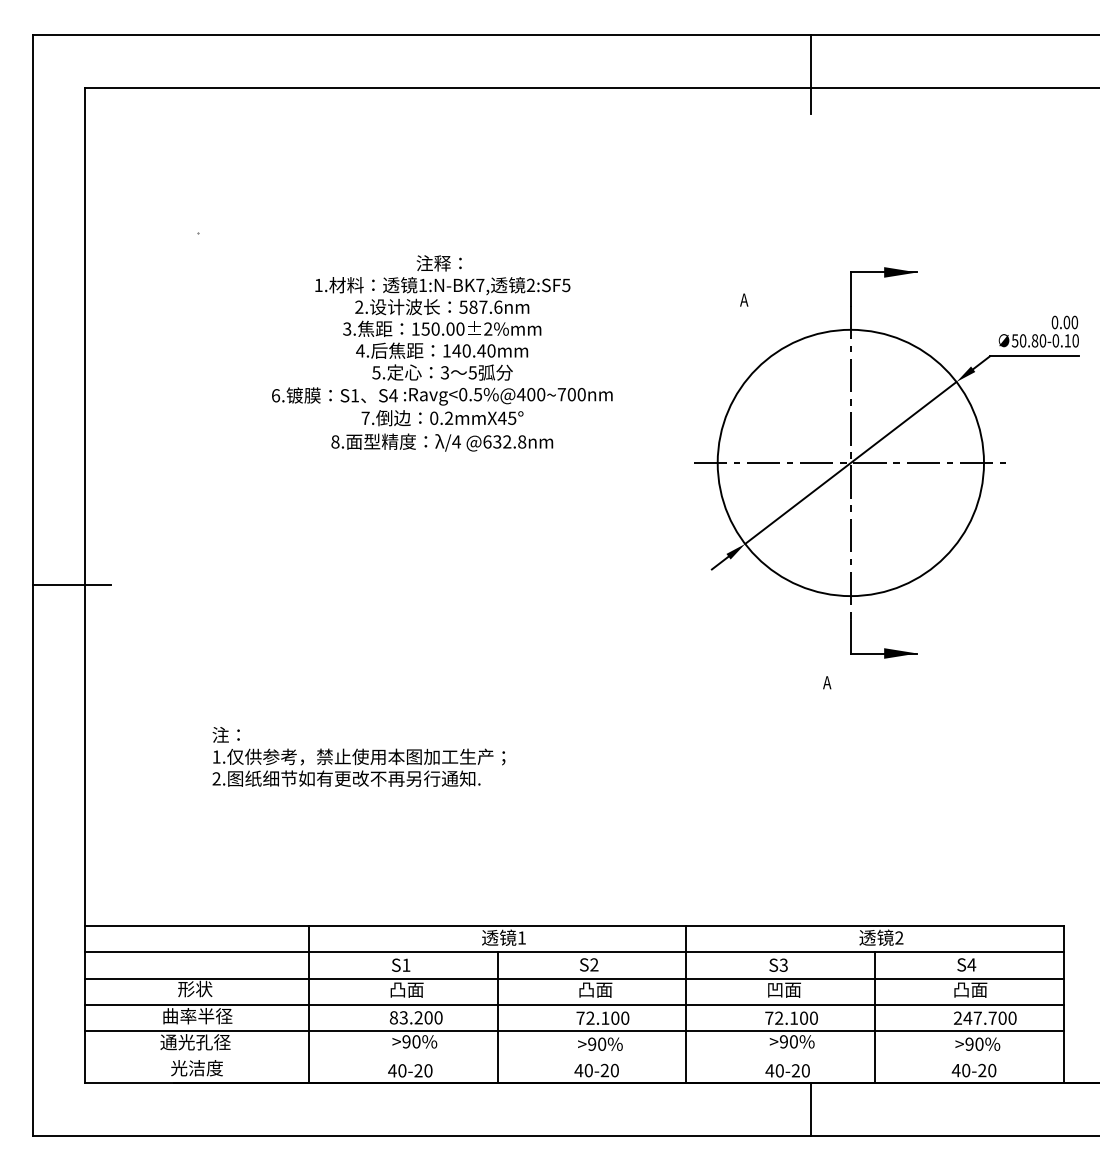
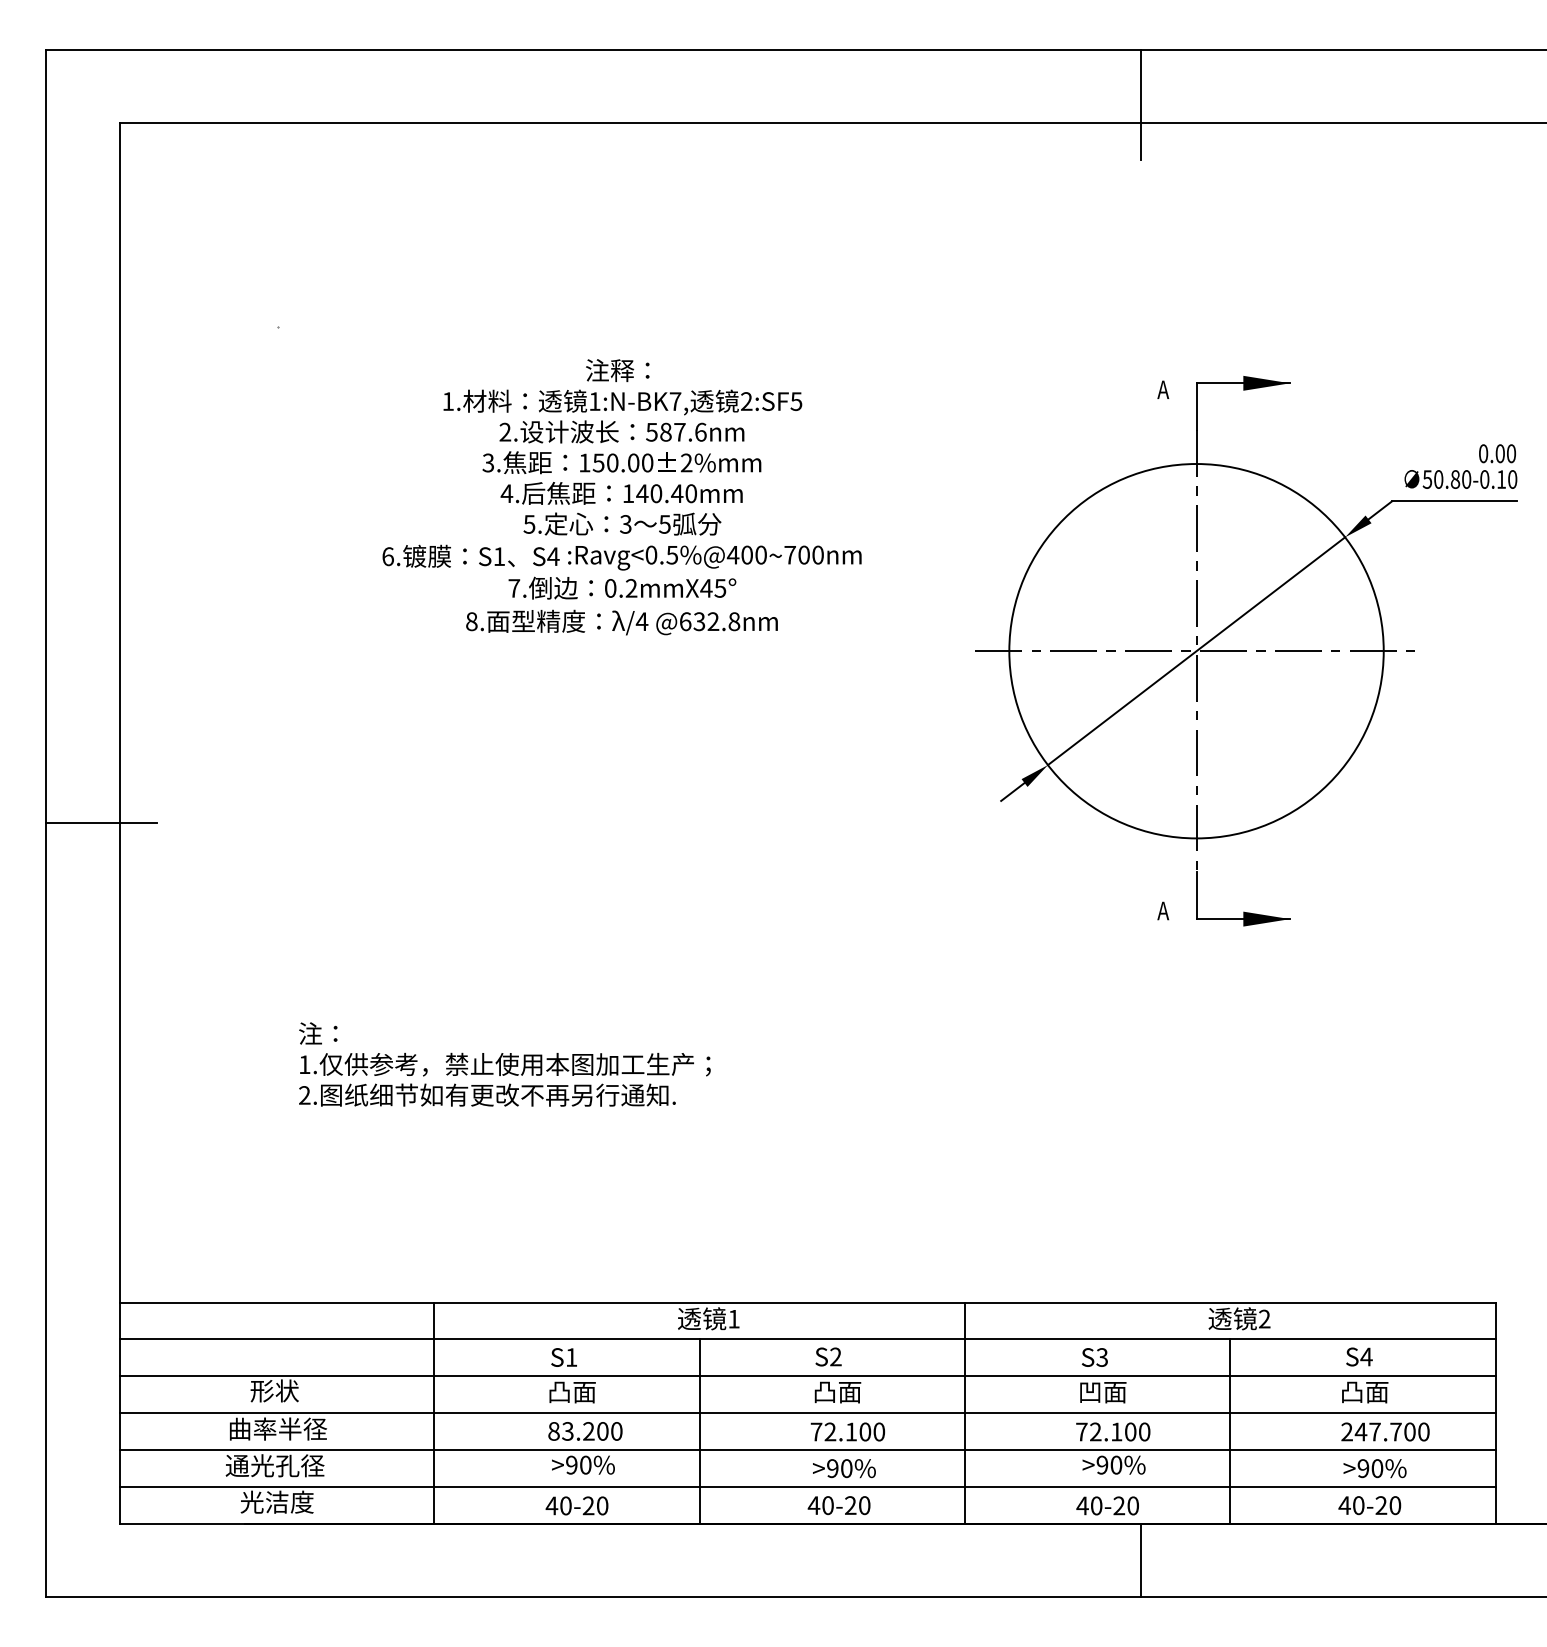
text: (744, 299) -> (1163, 389), moved
text: (827, 682) -> (1163, 910), moved
line: (574, 1057) -> (807, 1487), added

